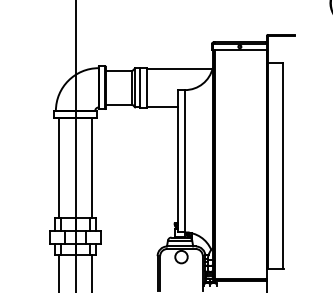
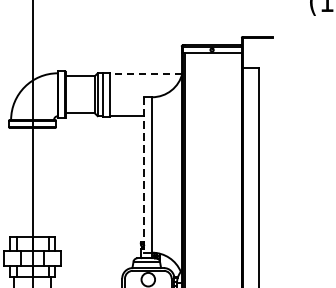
line: (179, 68) -> (146, 73), solid -> dashed
line: (177, 161) -> (143, 175), solid -> dashed
line: (58, 167) -> (13, 181), removed
line: (92, 167) -> (51, 181), removed

